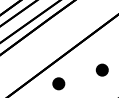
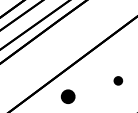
part: (101, 69) -> (117, 80), size x0.6

